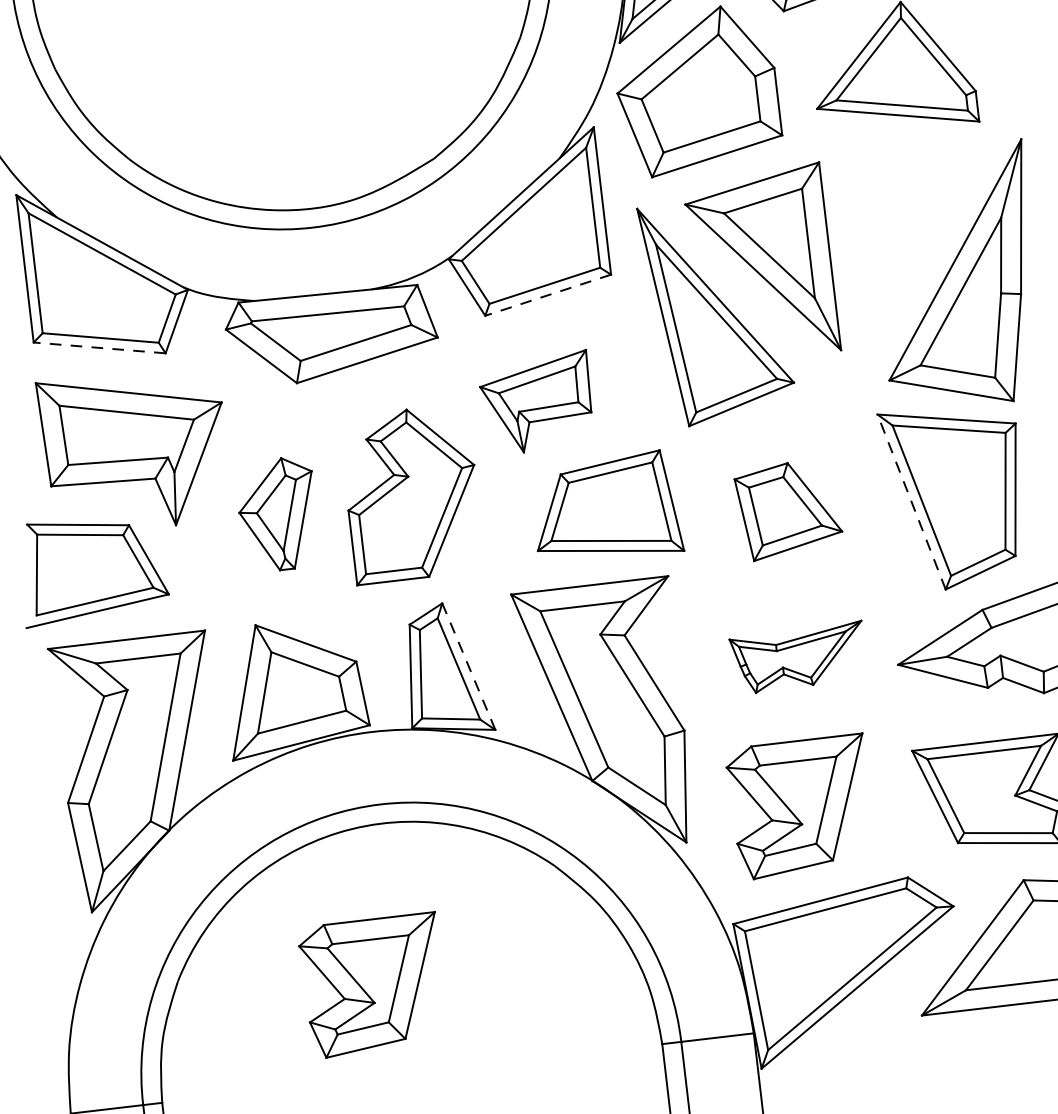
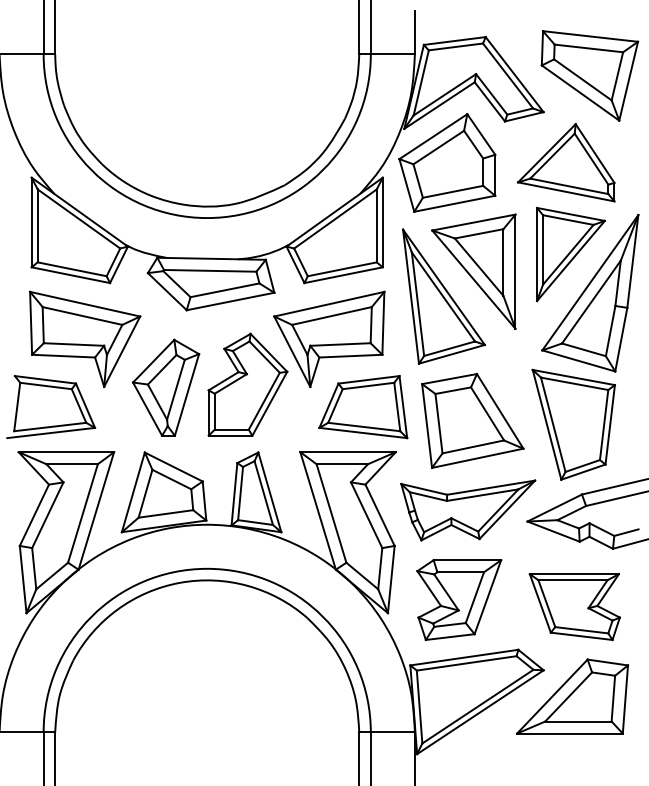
part: (917, 217) -> (570, 254), added
line: (548, 295) -> (343, 275), dashed -> solid
line: (99, 348) -> (70, 275), dashed -> solid
part: (537, 402) -> (329, 338), size x1.67
line: (912, 501) -> (547, 424), dashed -> solid
part: (788, 509) -> (472, 420), size x1.67
part: (278, 514) -> (166, 387), size x1.43
part: (799, 658) -> (468, 510), size x1.67
line: (468, 666) -> (269, 492), dashed -> solid
part: (373, 984) -> (190, 676), removed

